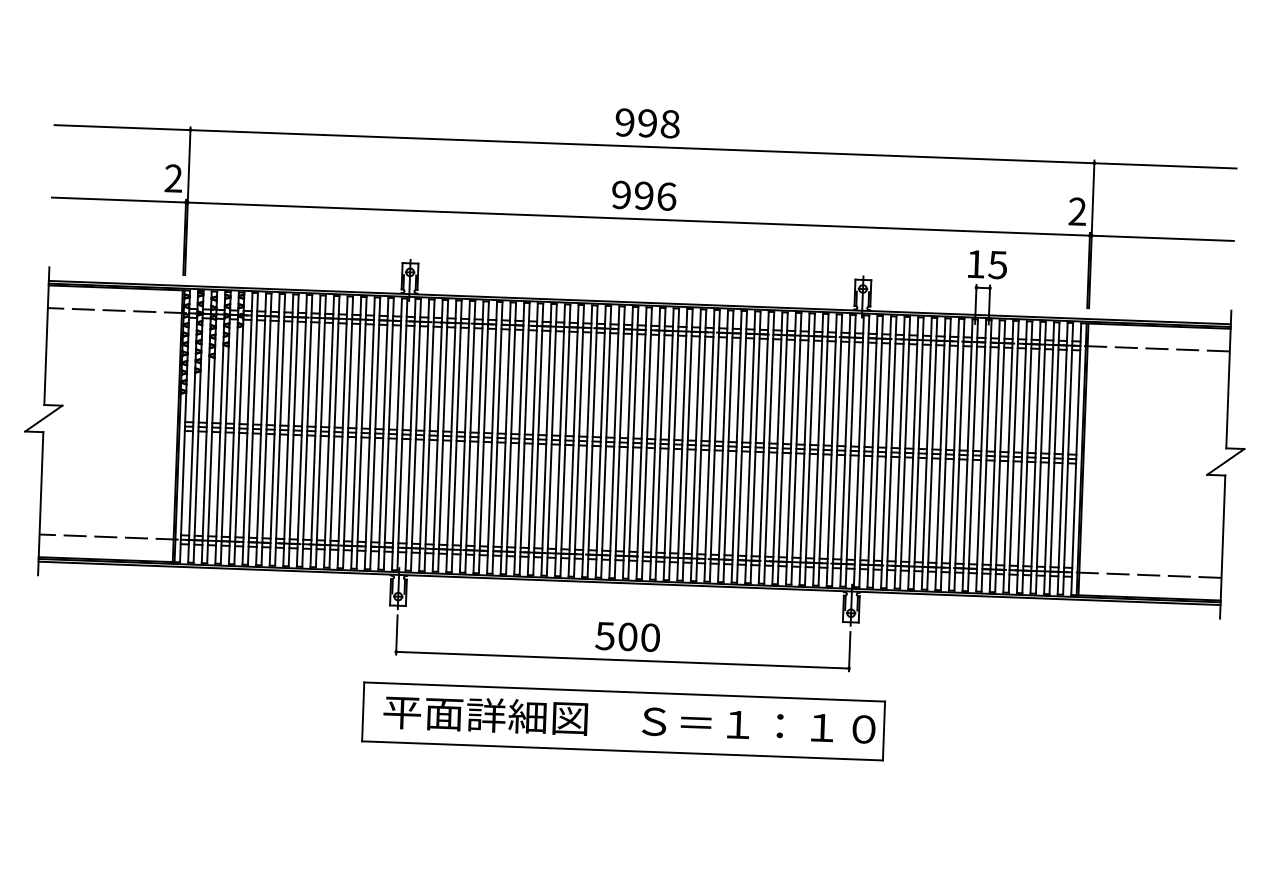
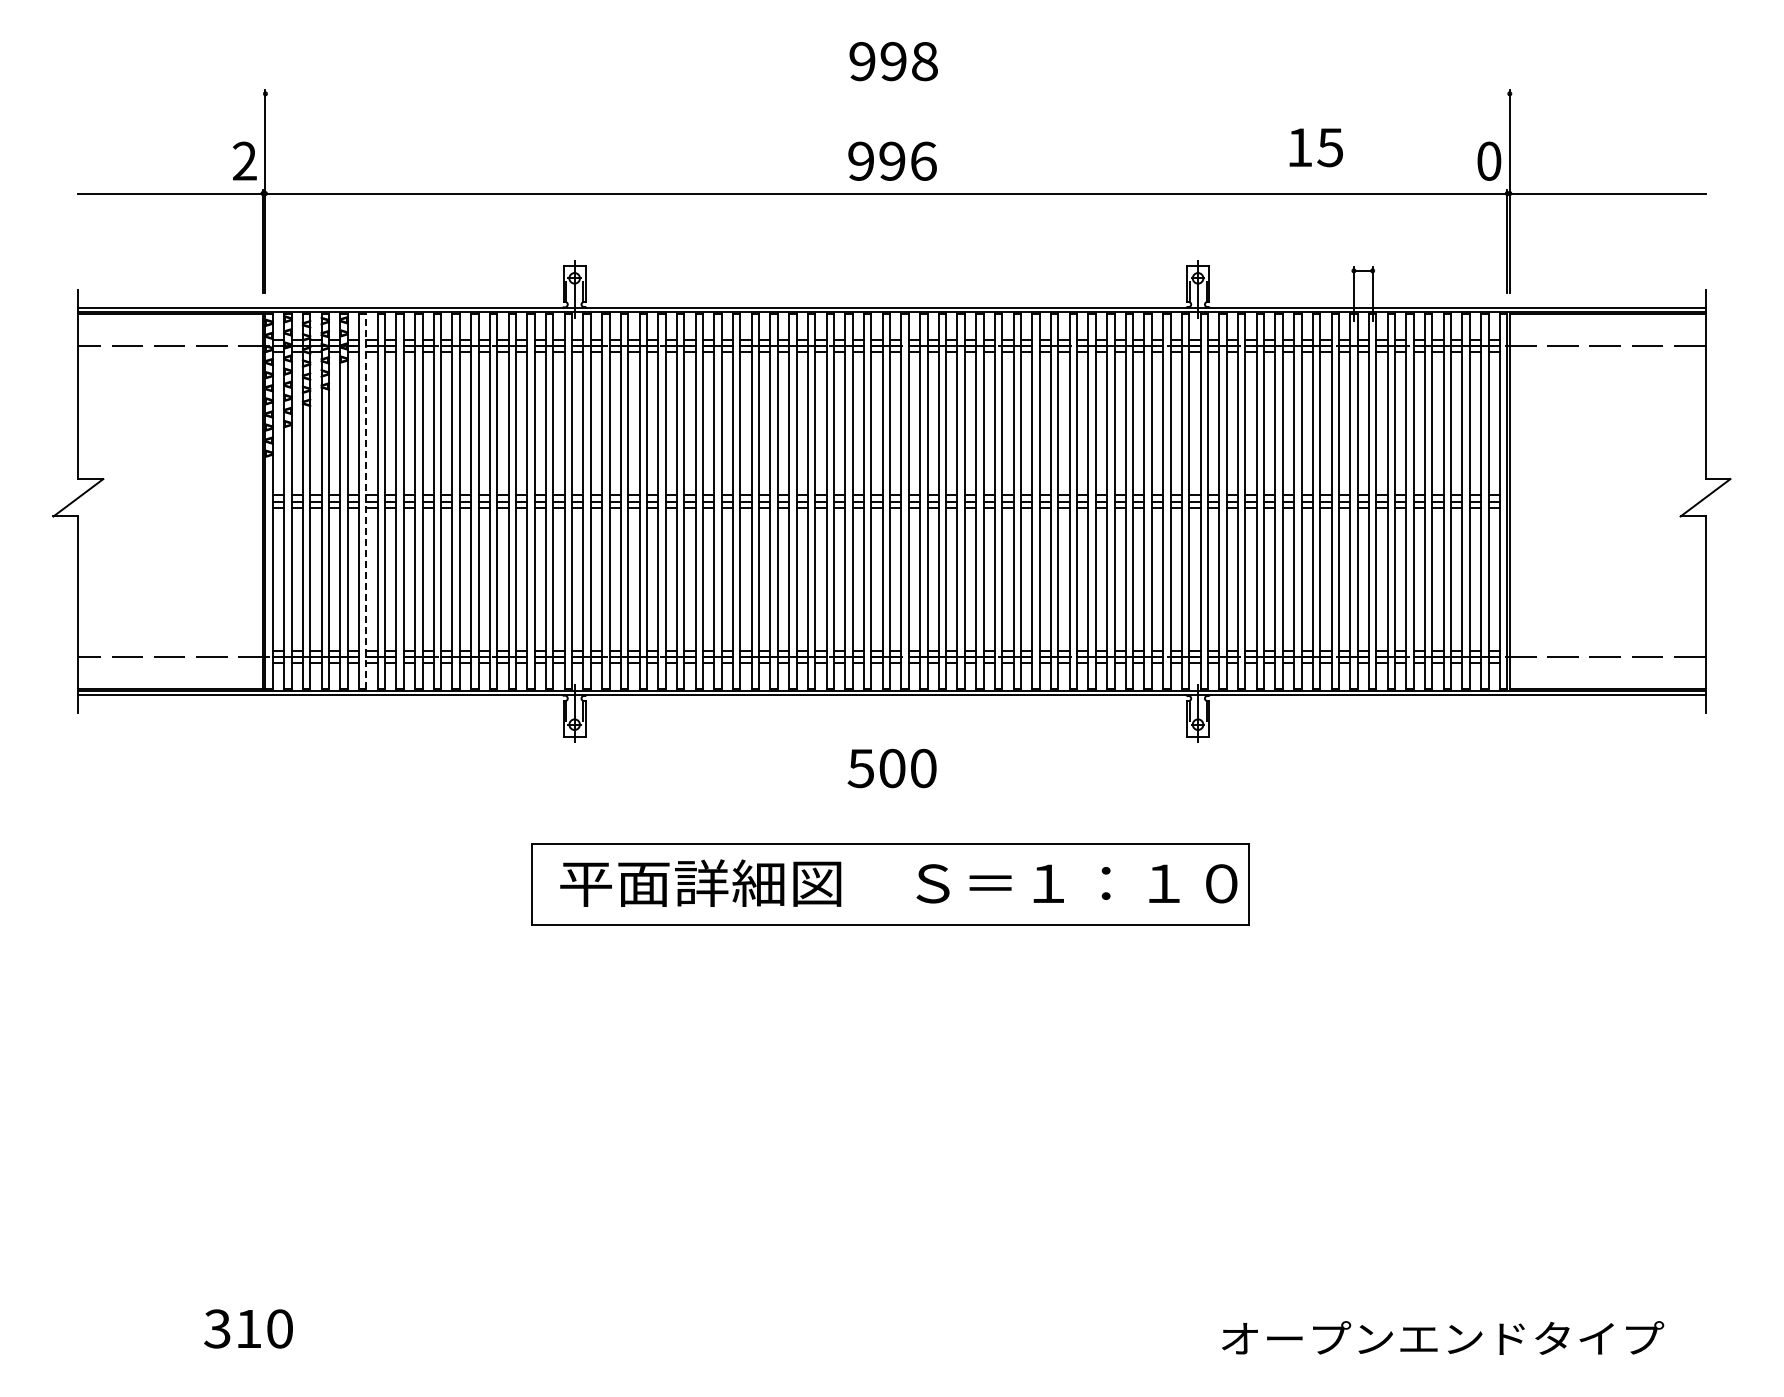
line: (645, 146) -> (891, 93), removed
text: (1077, 211) -> (1489, 160), 2 -> 0
text: (987, 264) -> (1315, 147), moved
line: (253, 428) -> (366, 501), solid -> dashed
part: (622, 660) -> (886, 800), removed

